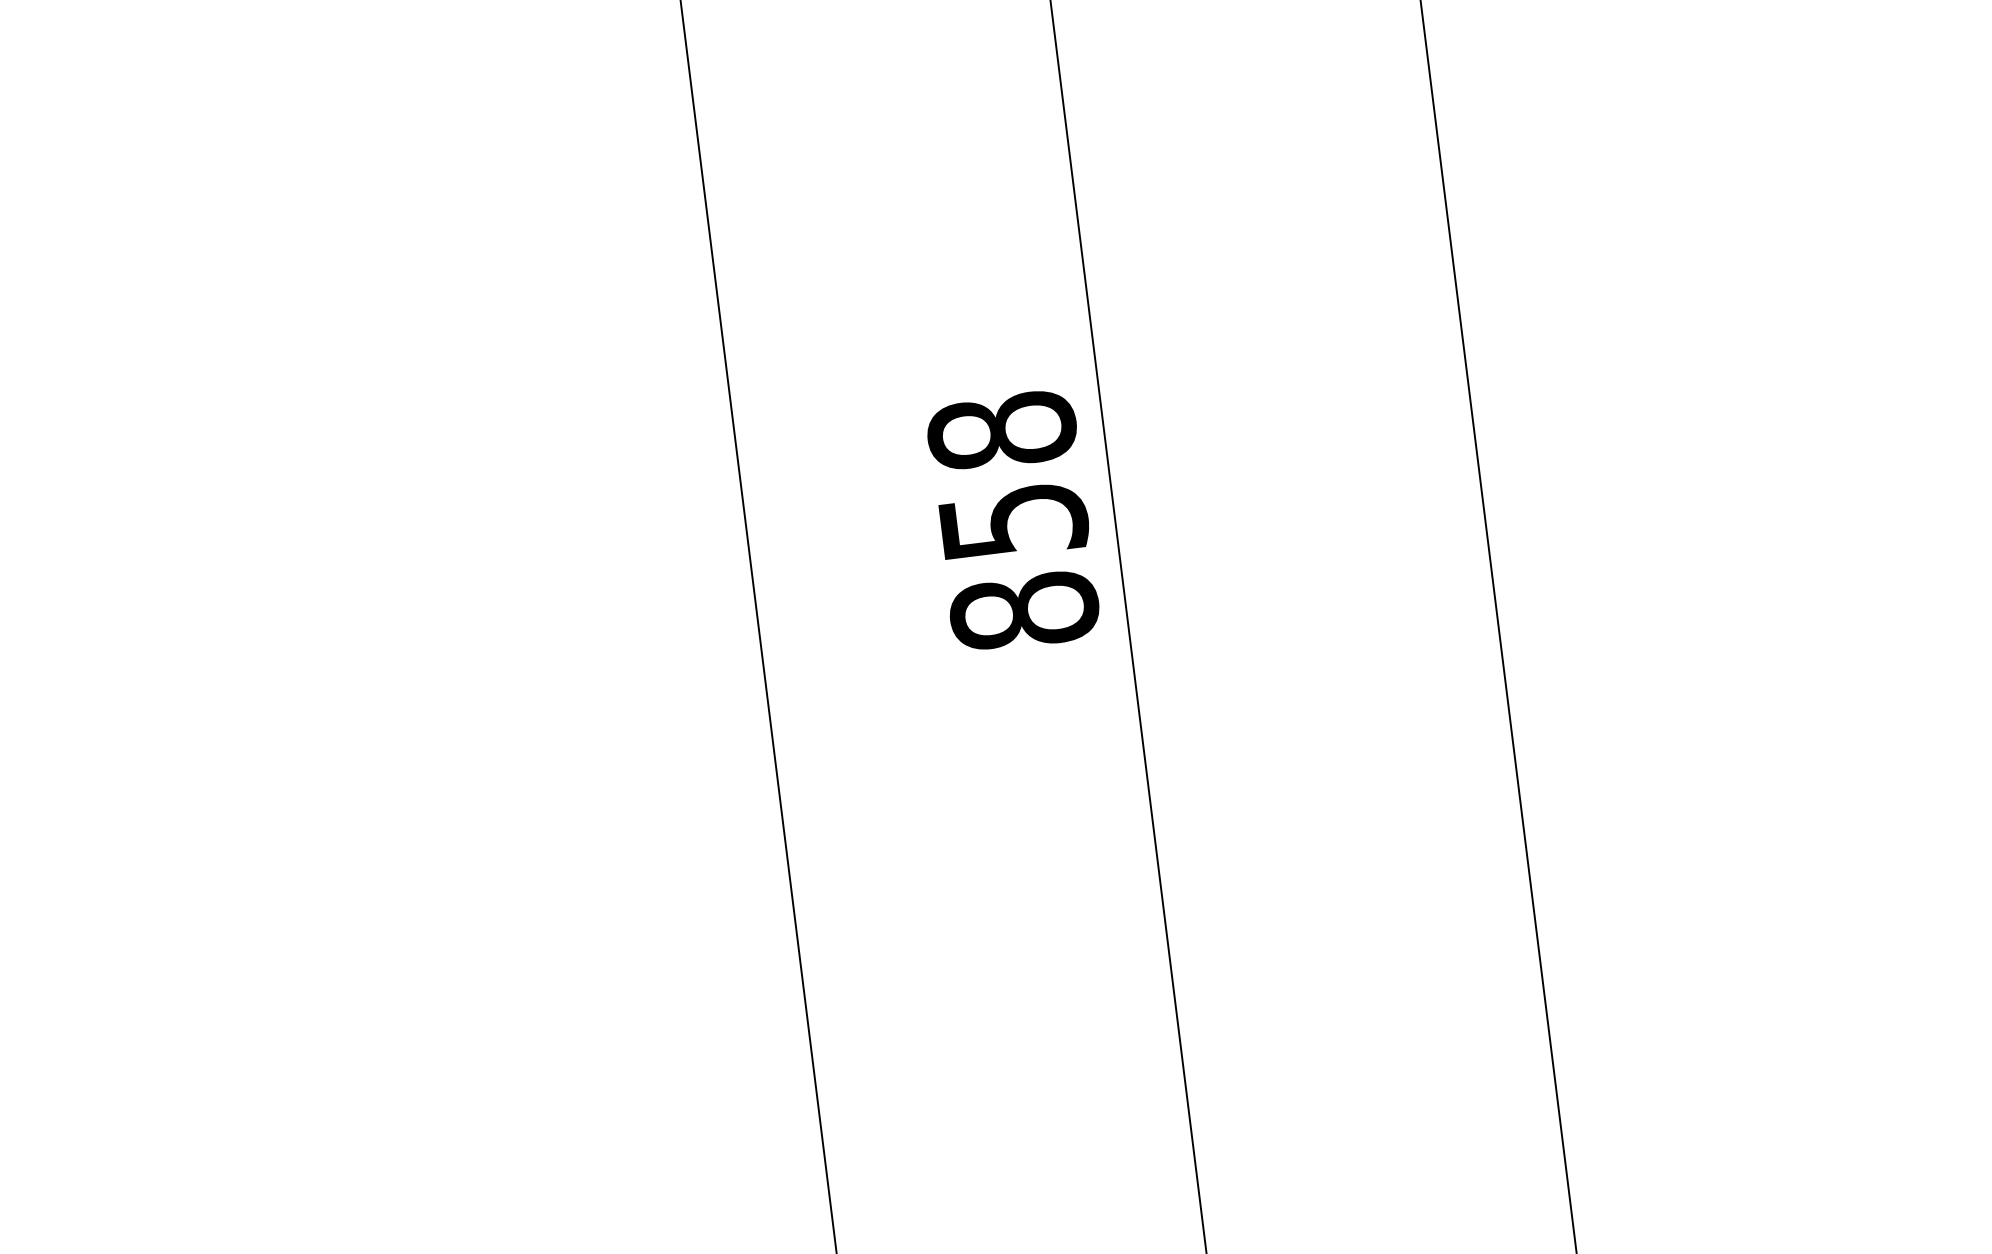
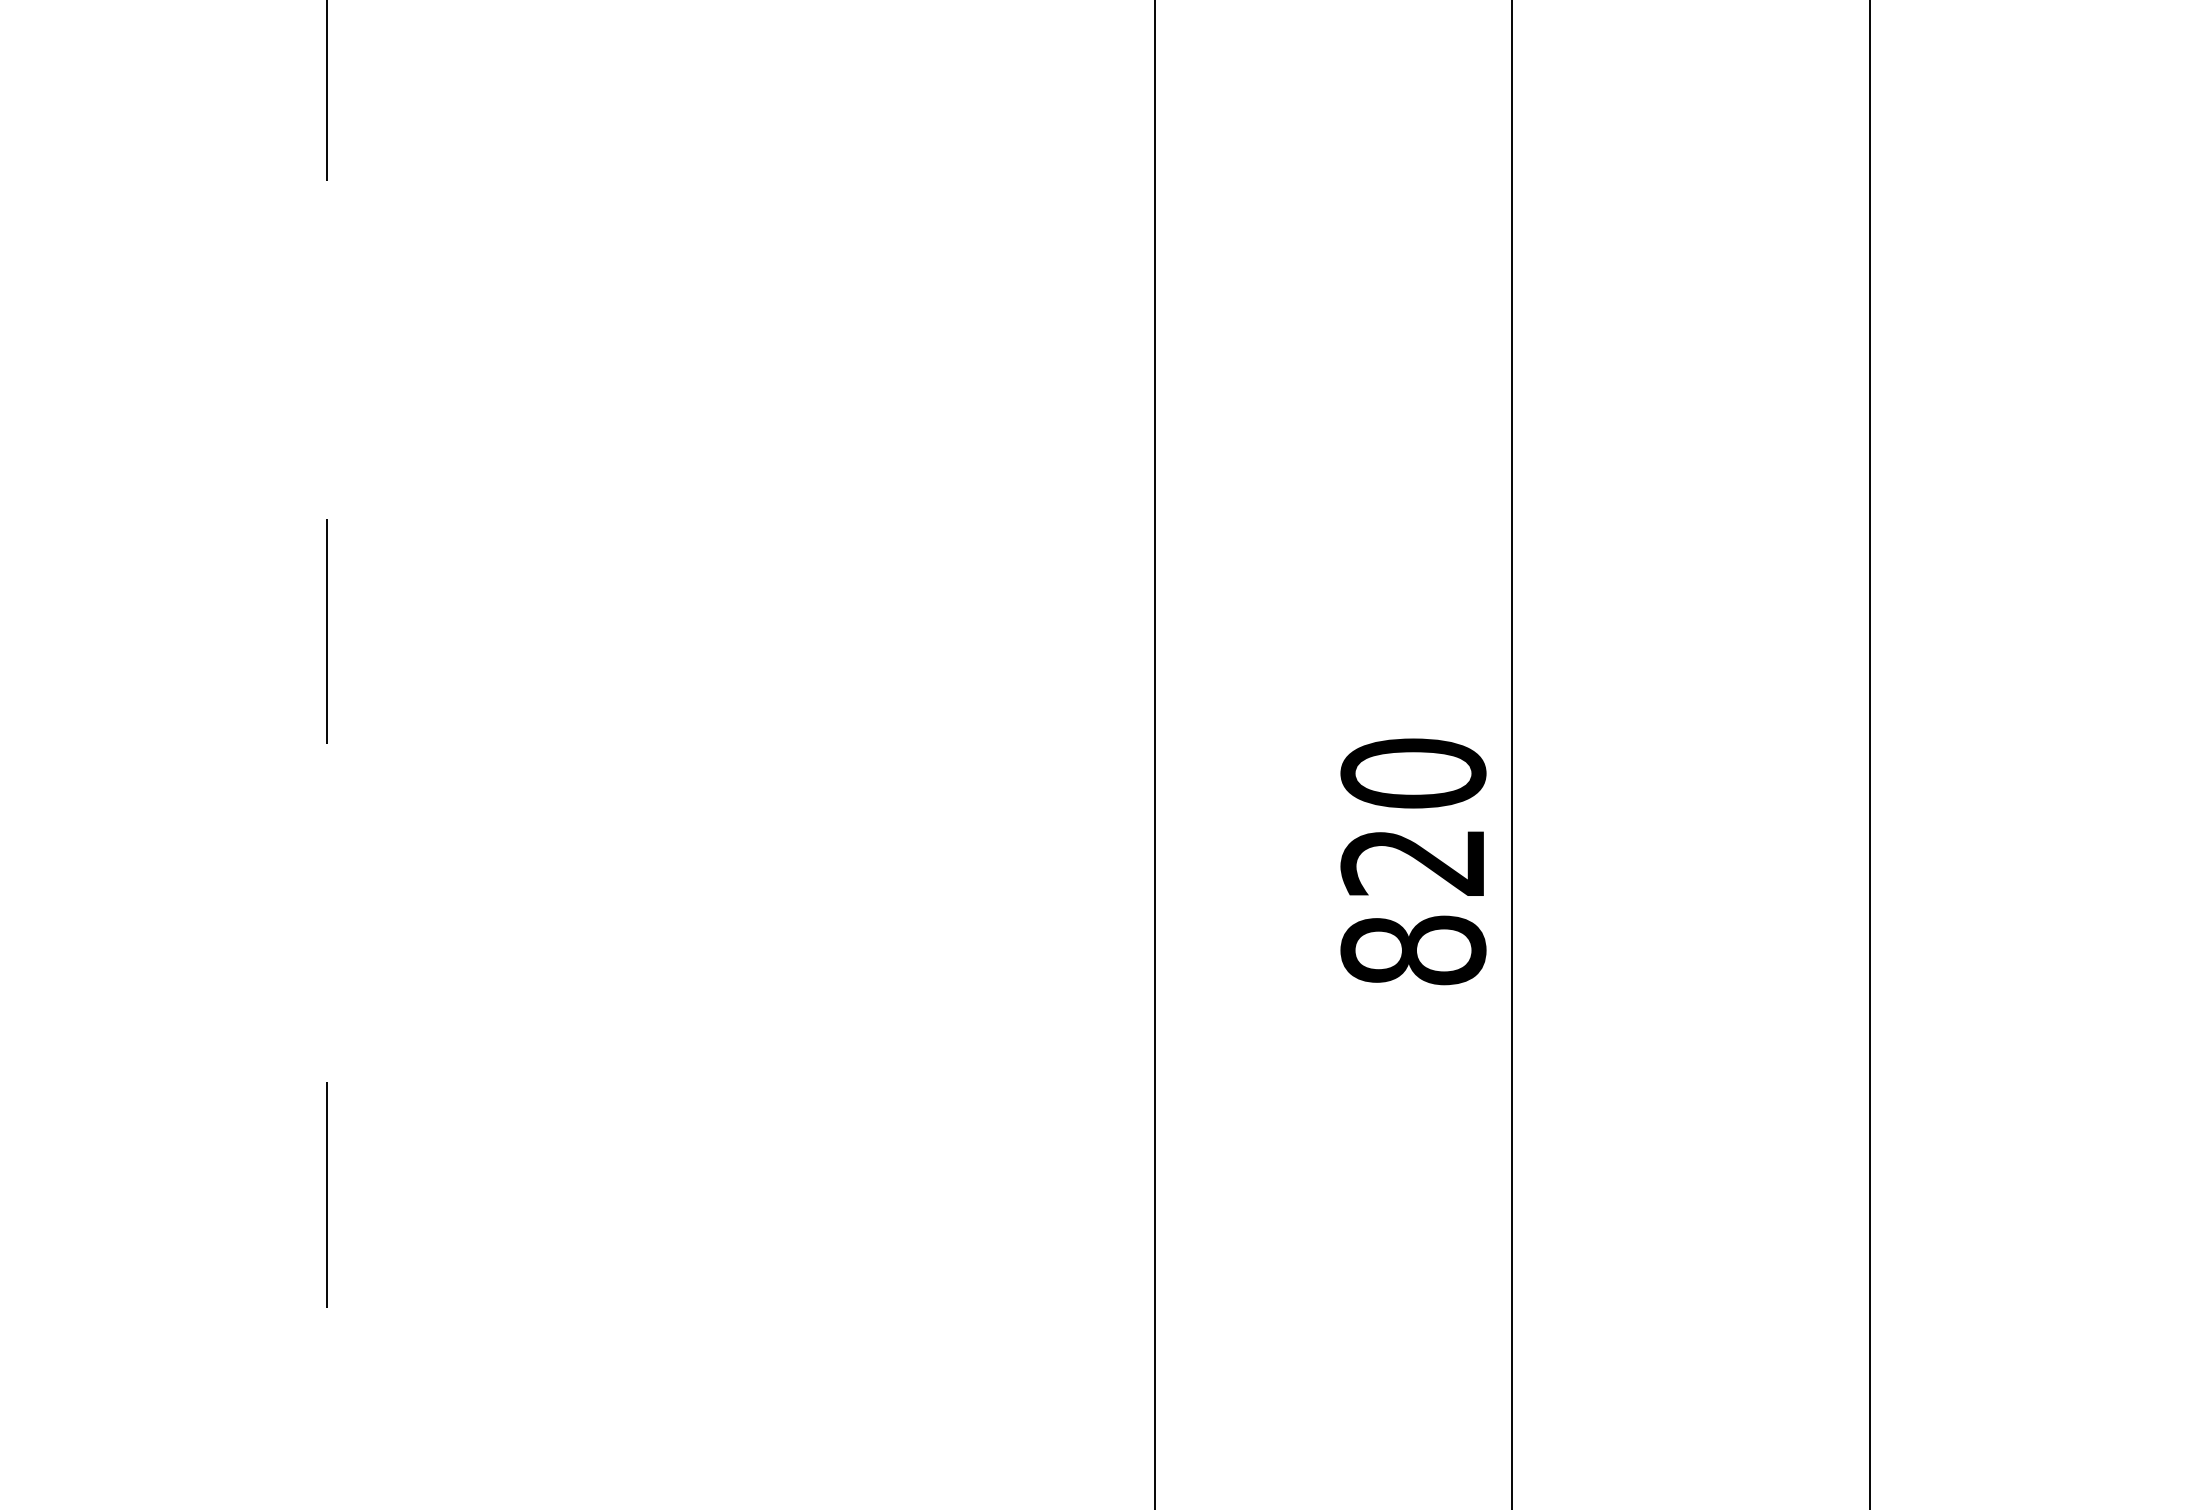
text: (1007, 474) -> (1413, 816), 858 -> 820

